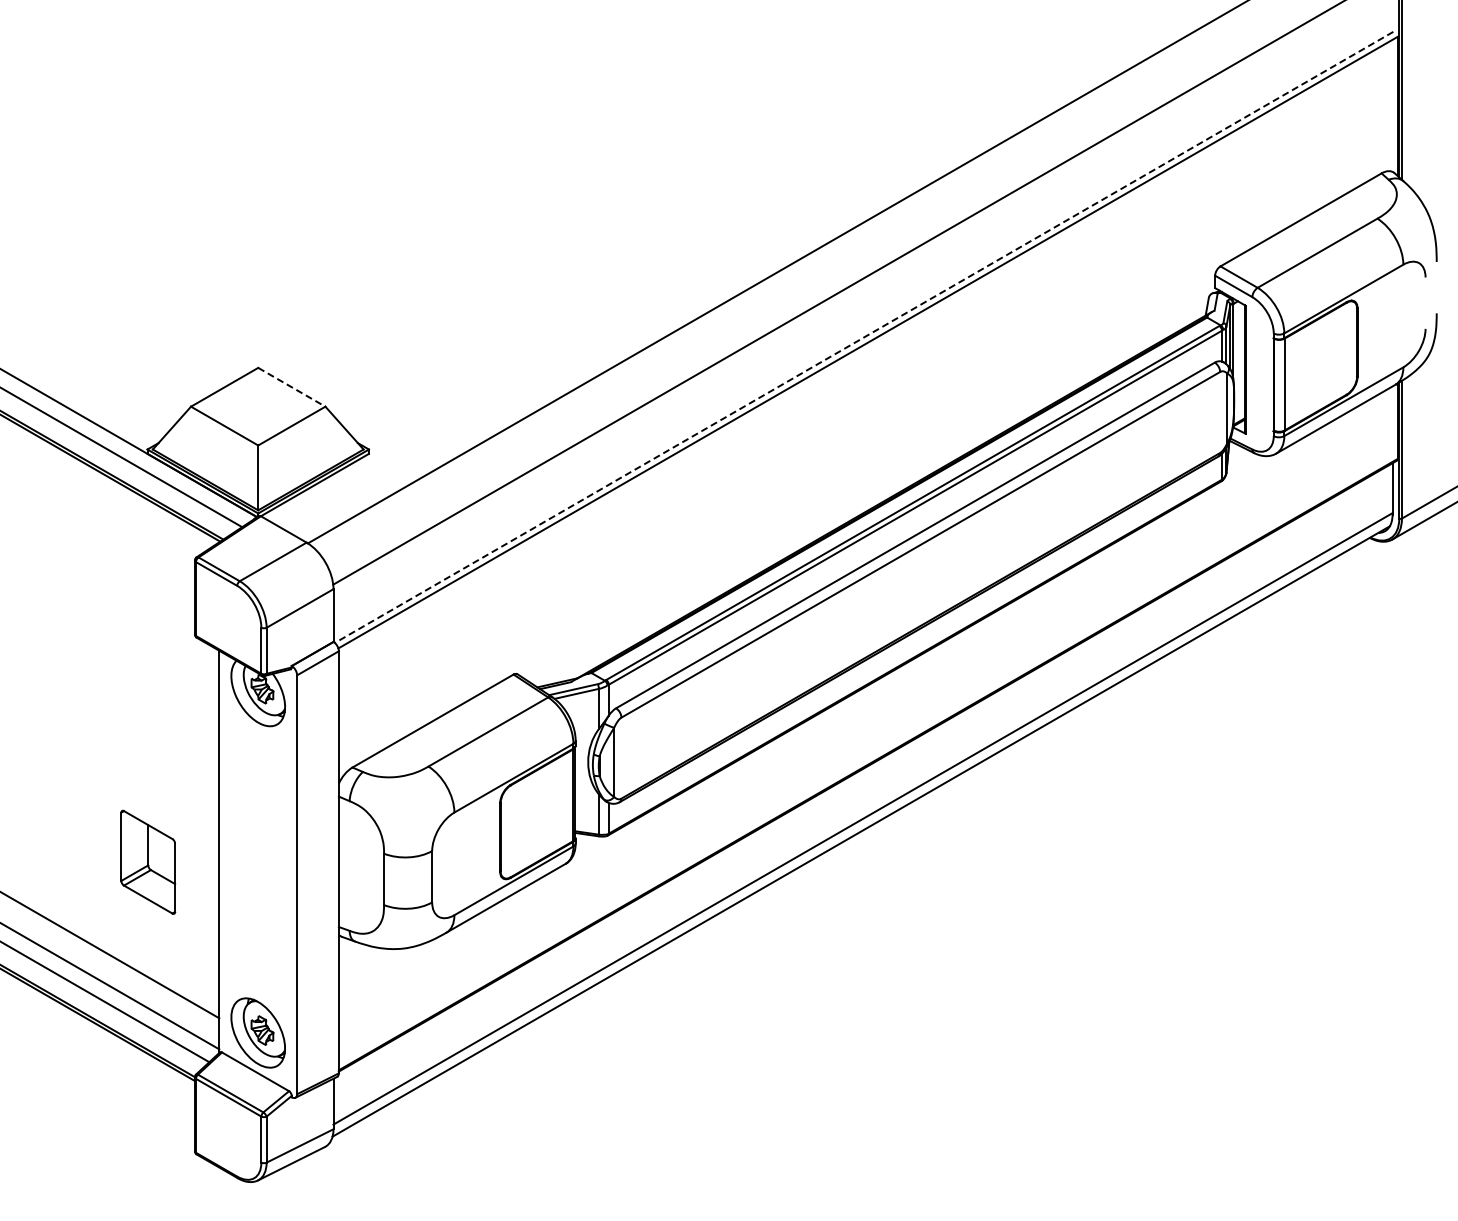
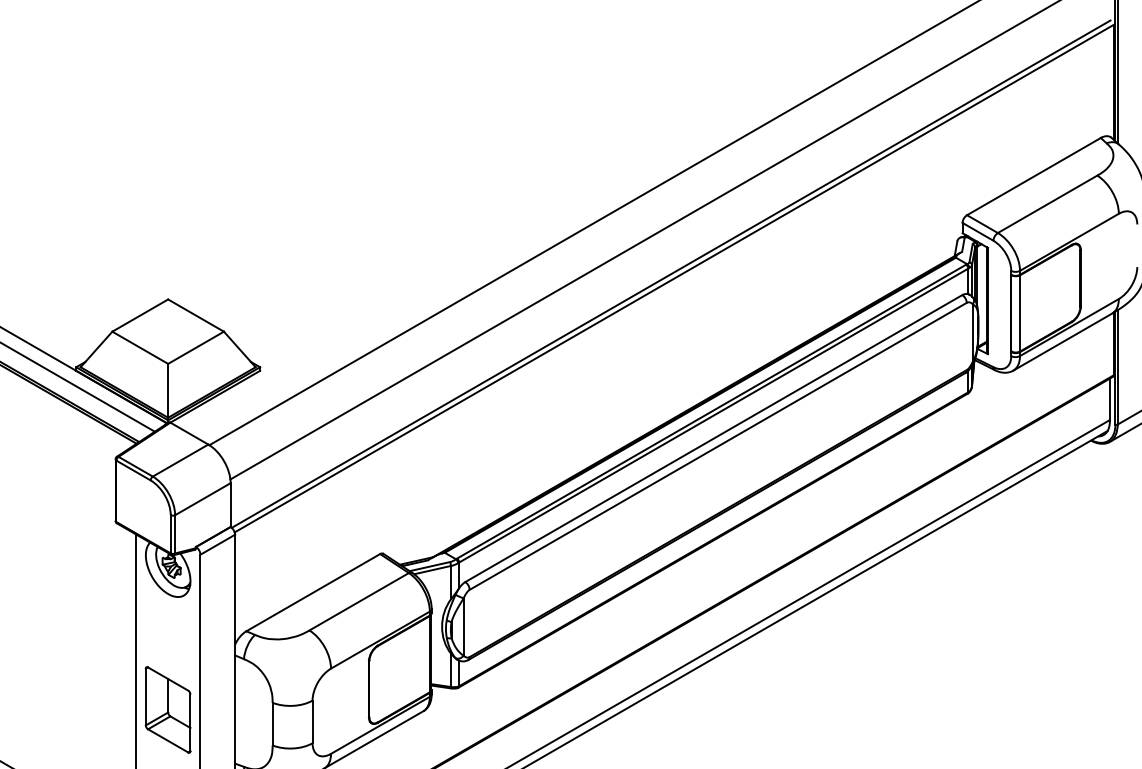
line: (863, 337) -> (670, 274), dashed -> solid
line: (291, 387) -> (195, 315), dashed -> solid
part: (148, 861) -> (168, 709), moved

